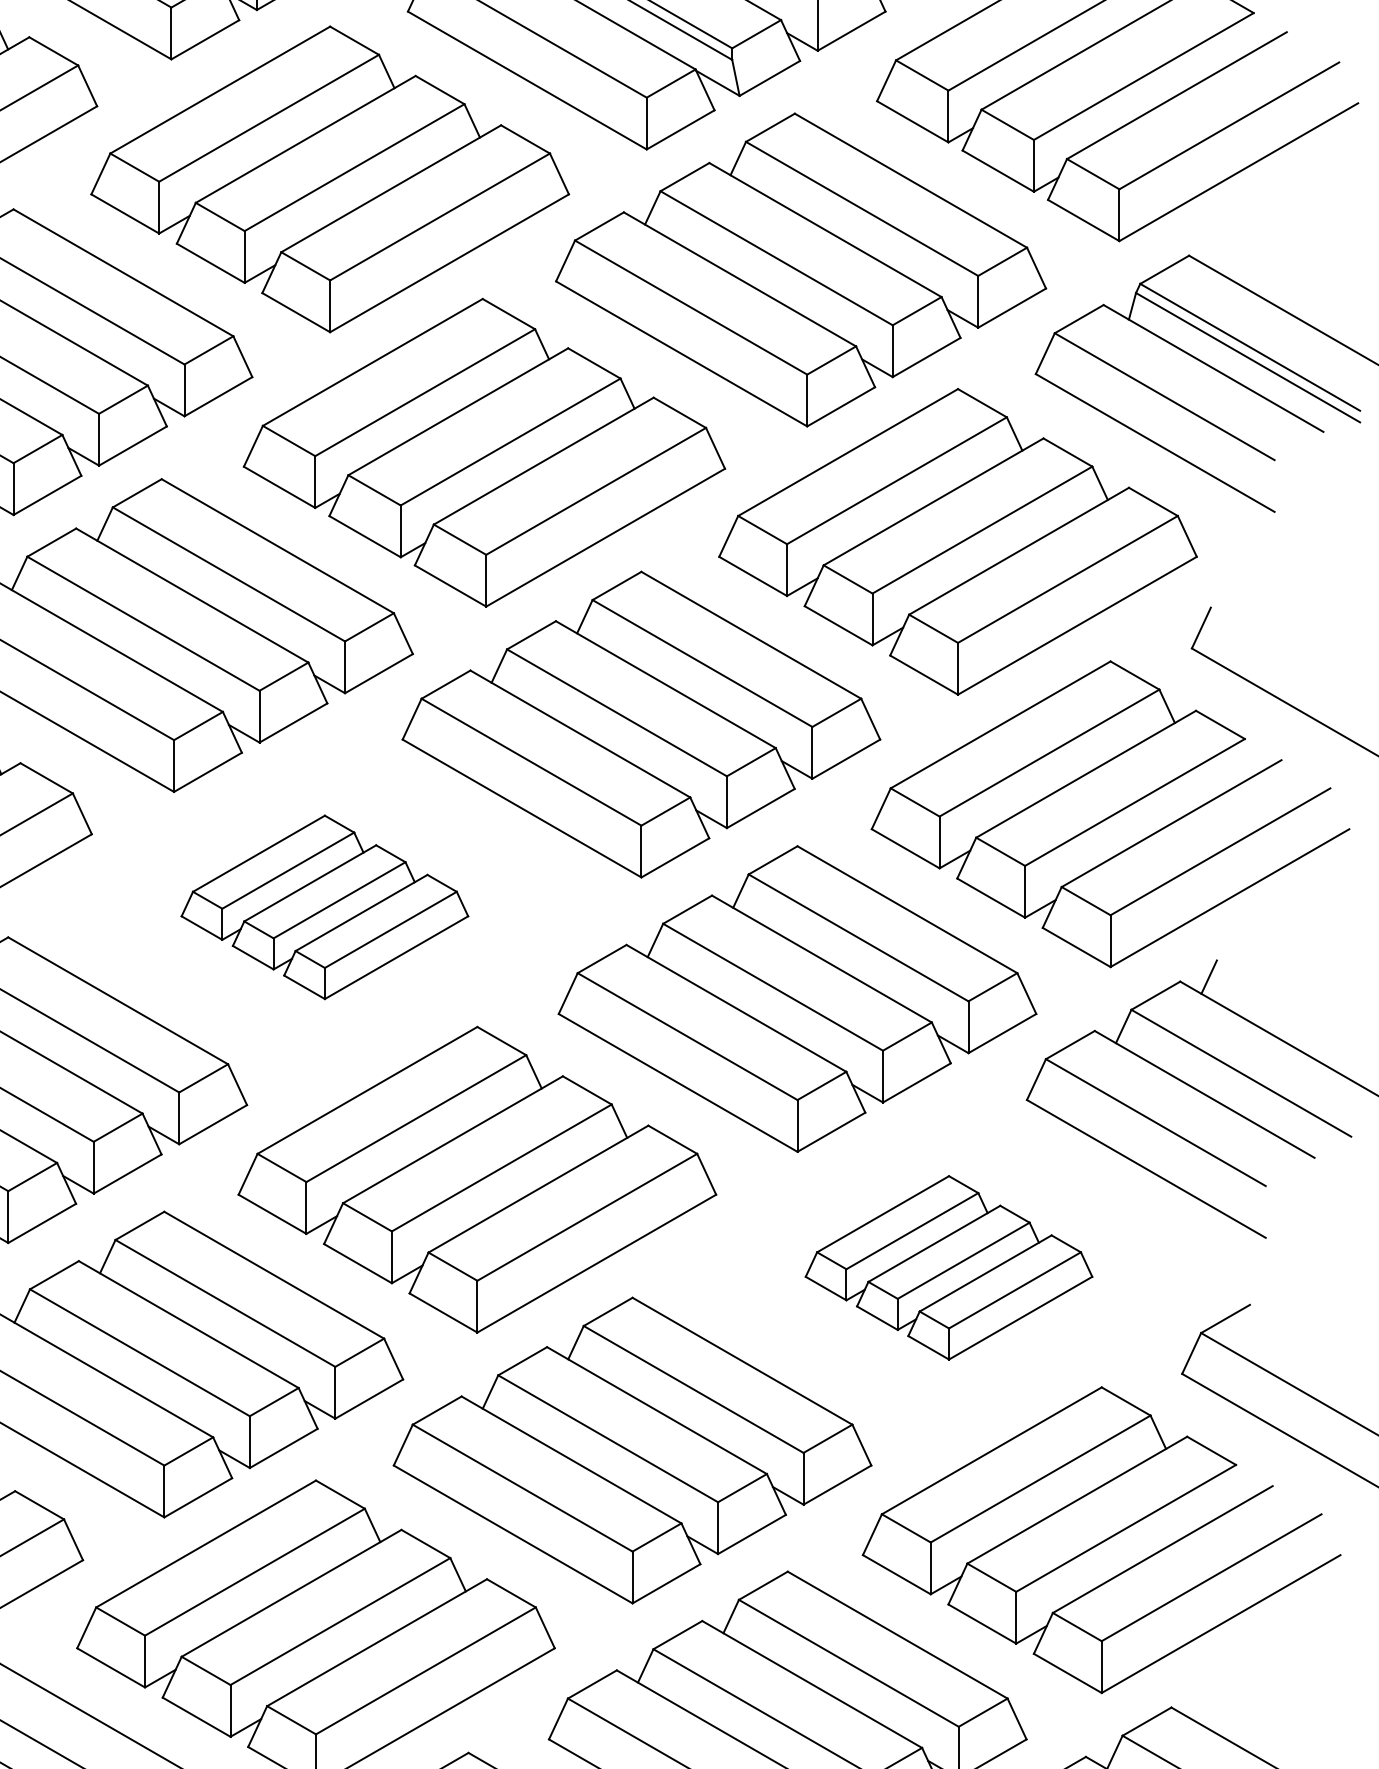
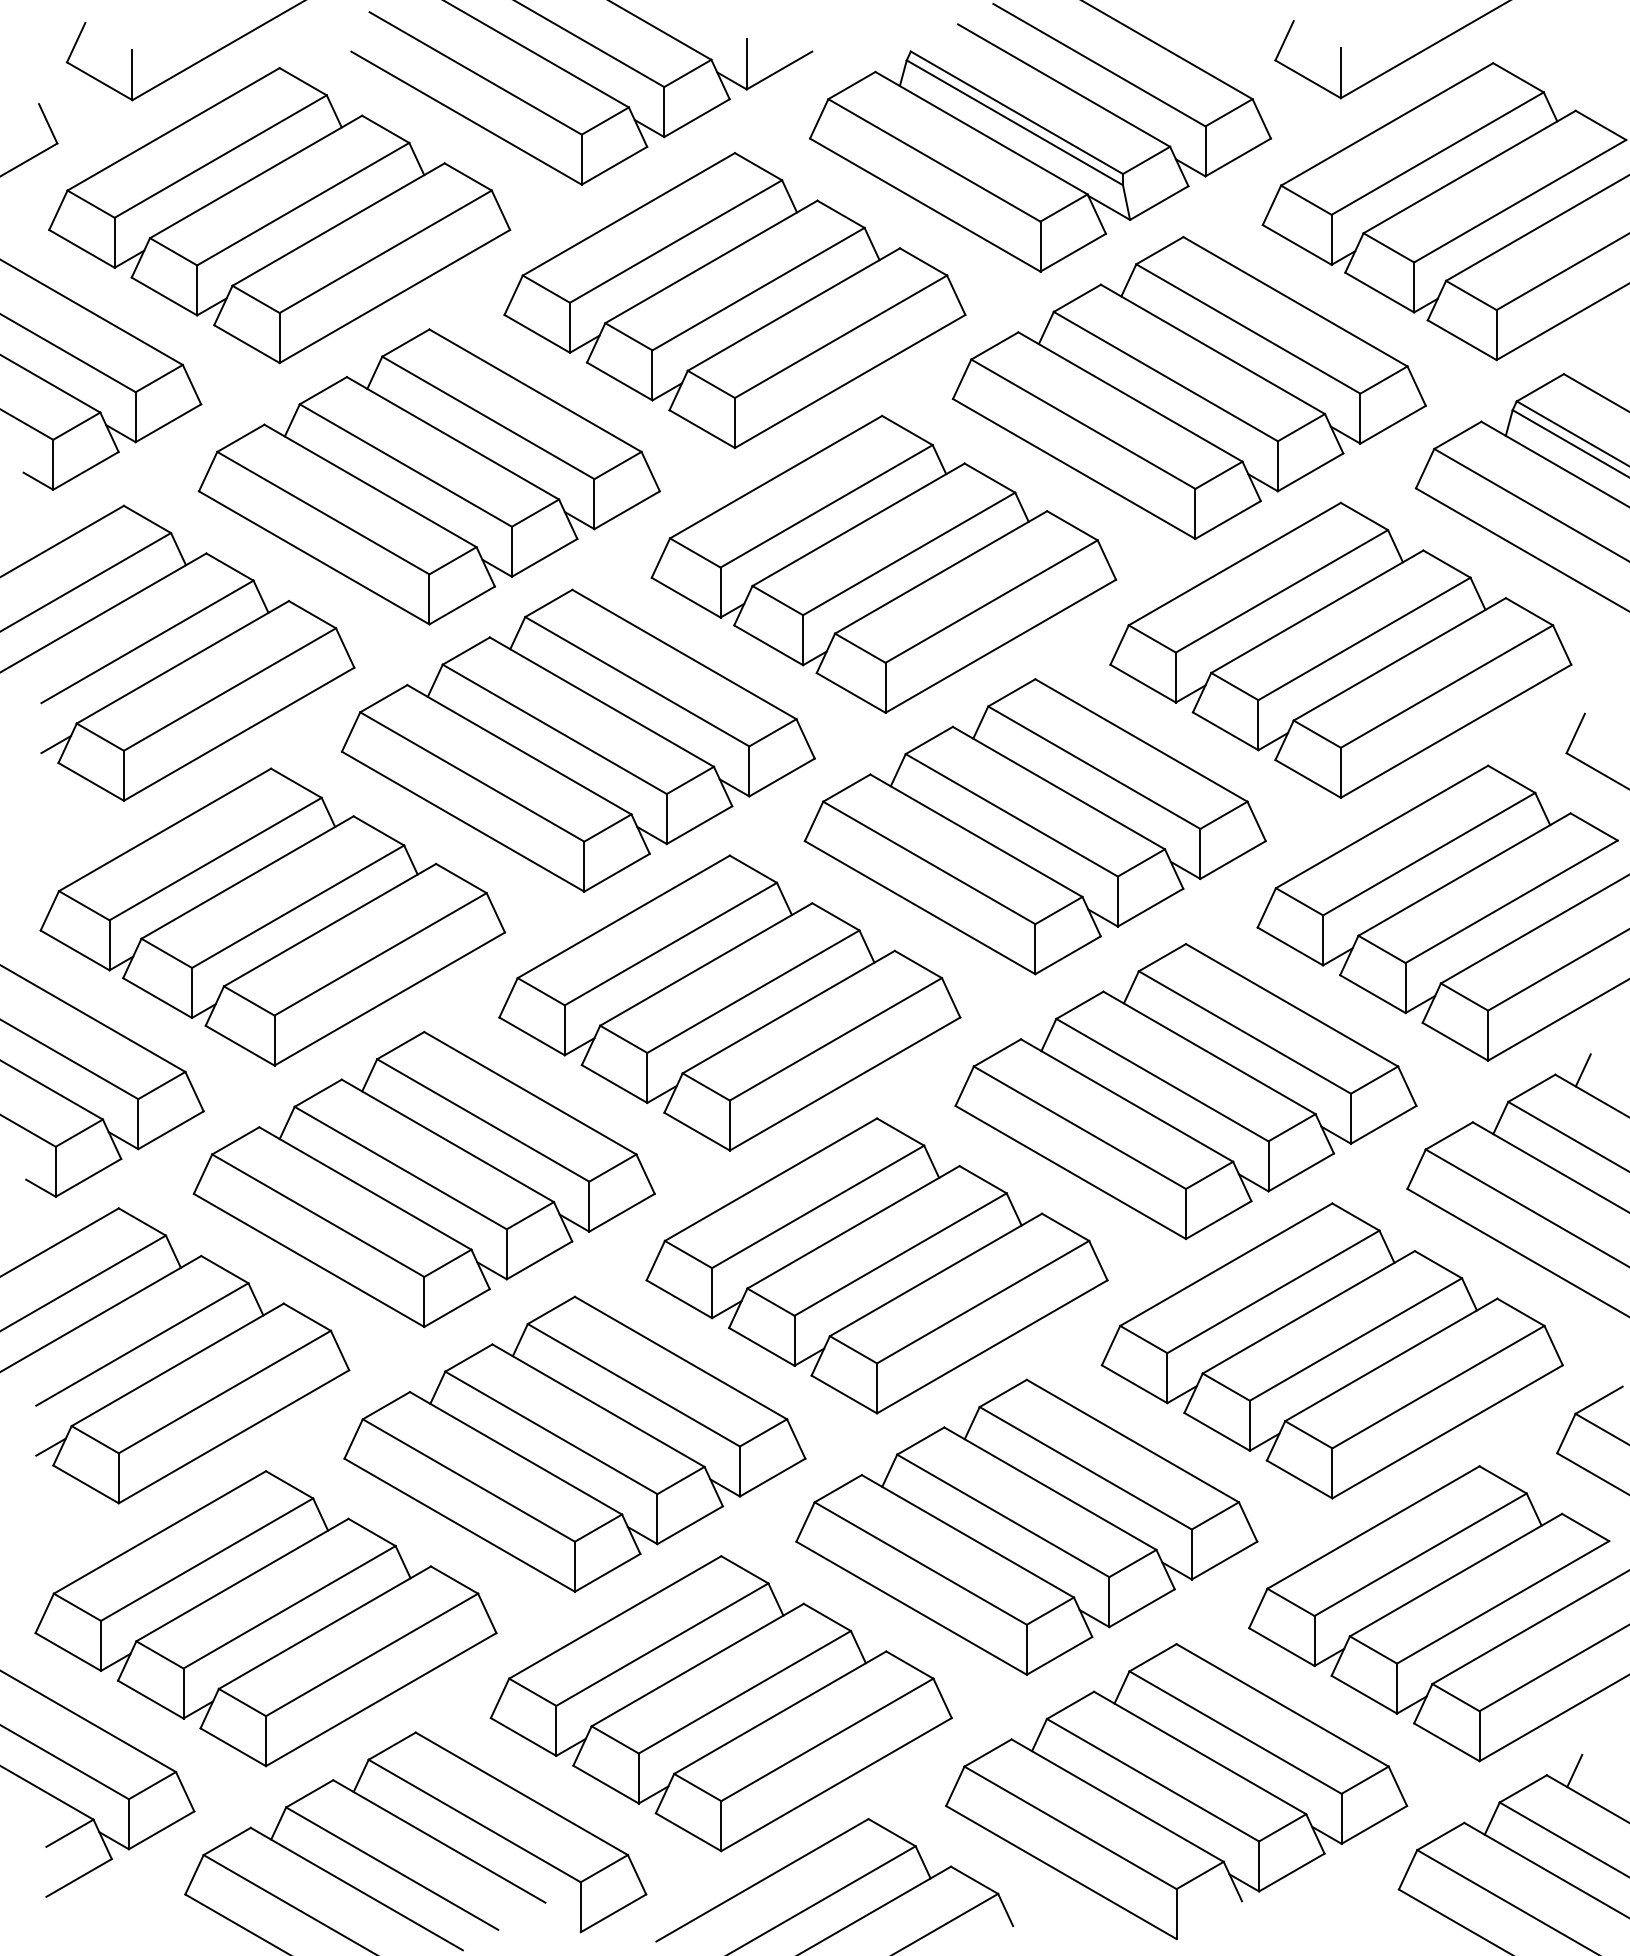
part: (324, 906) -> (729, 1002), size x1.67
part: (948, 1267) -> (1331, 1350), size x1.67
line: (1200, 1702) -> (1574, 1770), added

